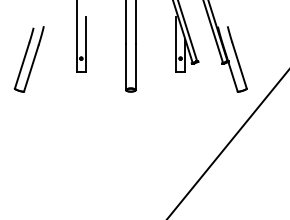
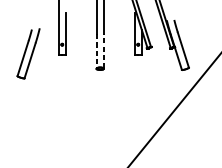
part: (28, 59) -> (27, 53), moved
line: (126, 67) -> (96, 51), solid -> dashed
line: (135, 67) -> (103, 51), solid -> dashed

